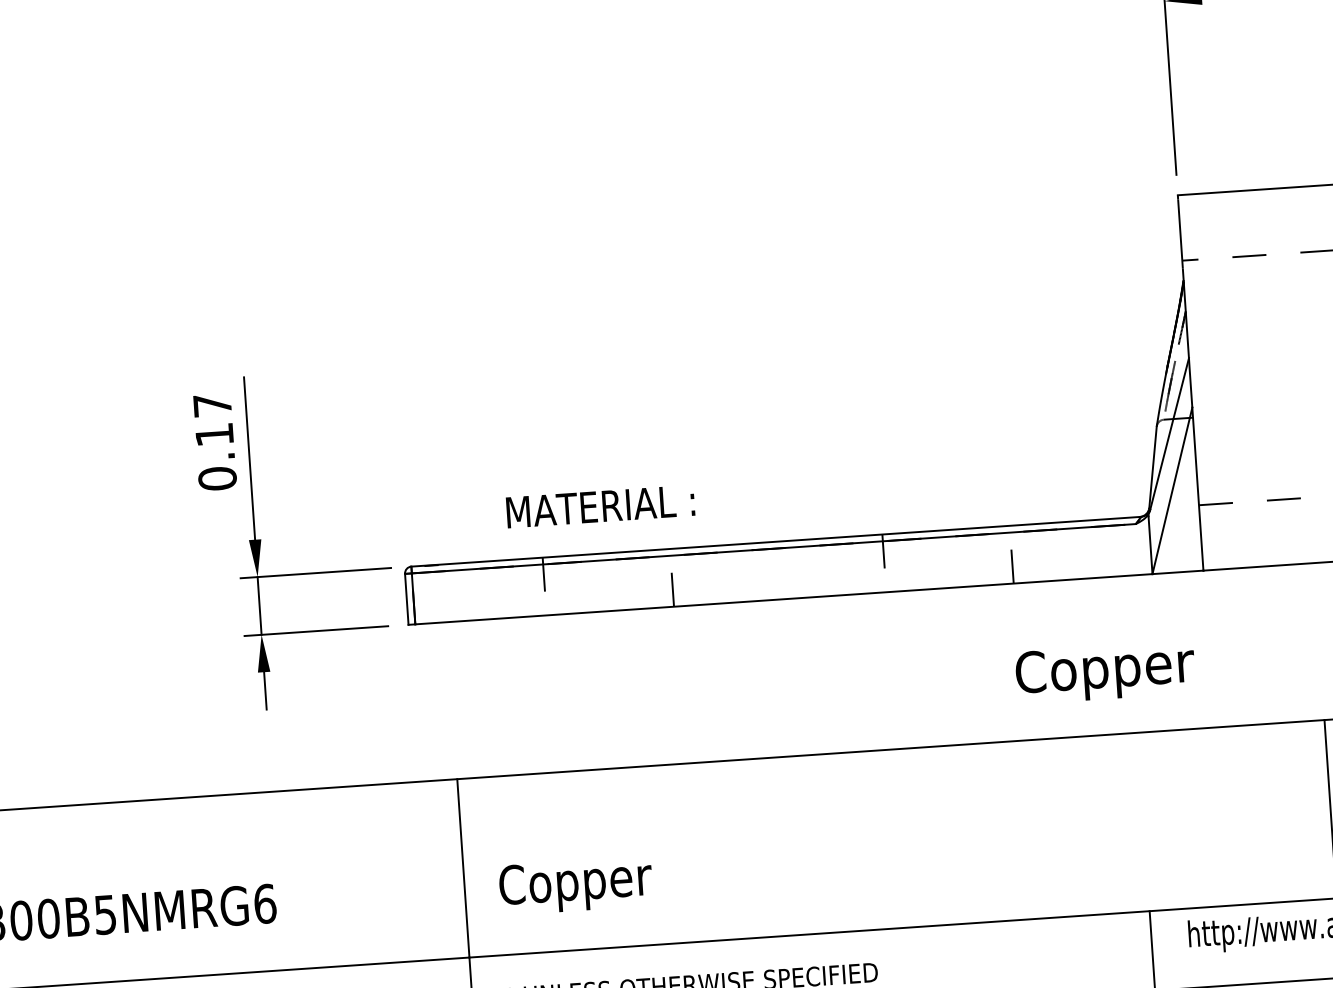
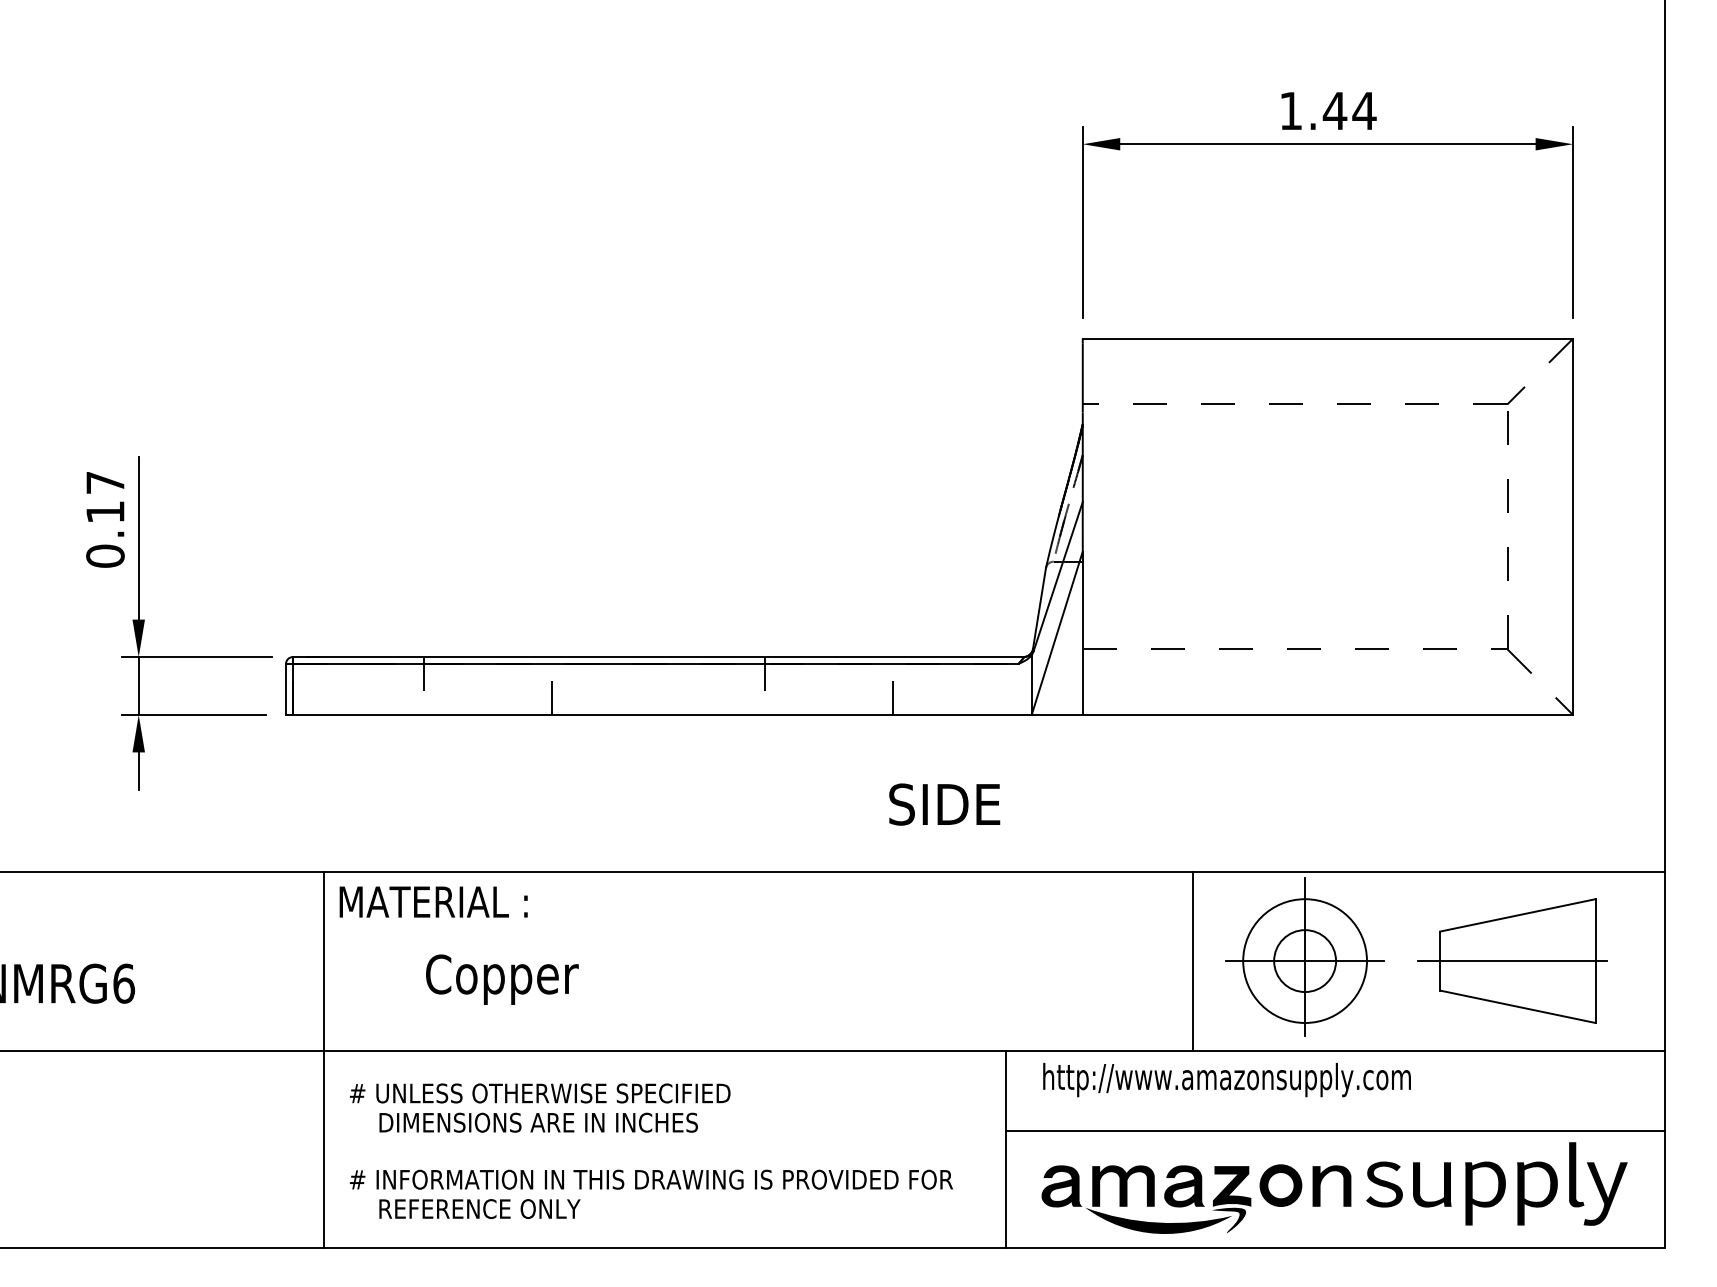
text: (600, 506) -> (433, 901), moved
text: (1104, 672) -> (977, 809), Copper -> SIDE
text: (576, 885) -> (502, 979), moved

